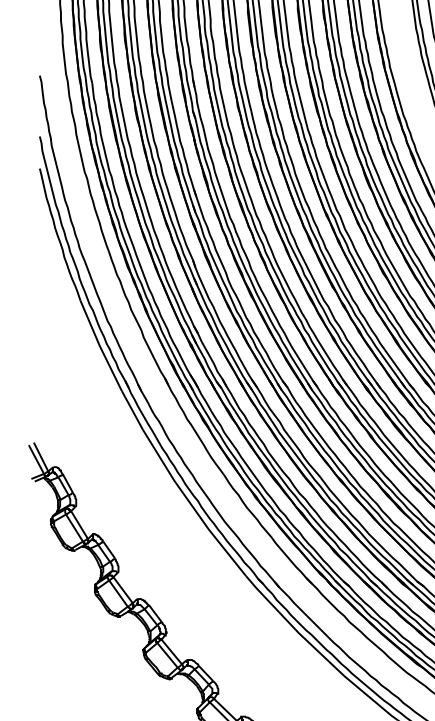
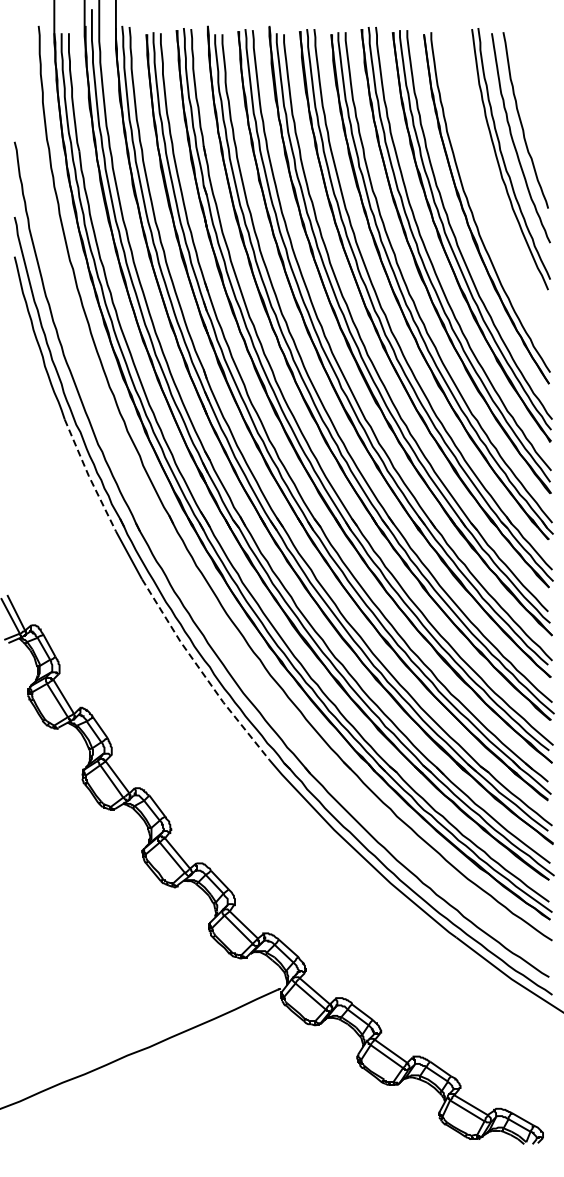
line: (99, 345) -> (88, 475), solid -> dashed
line: (191, 505) -> (202, 672), solid -> dashed

